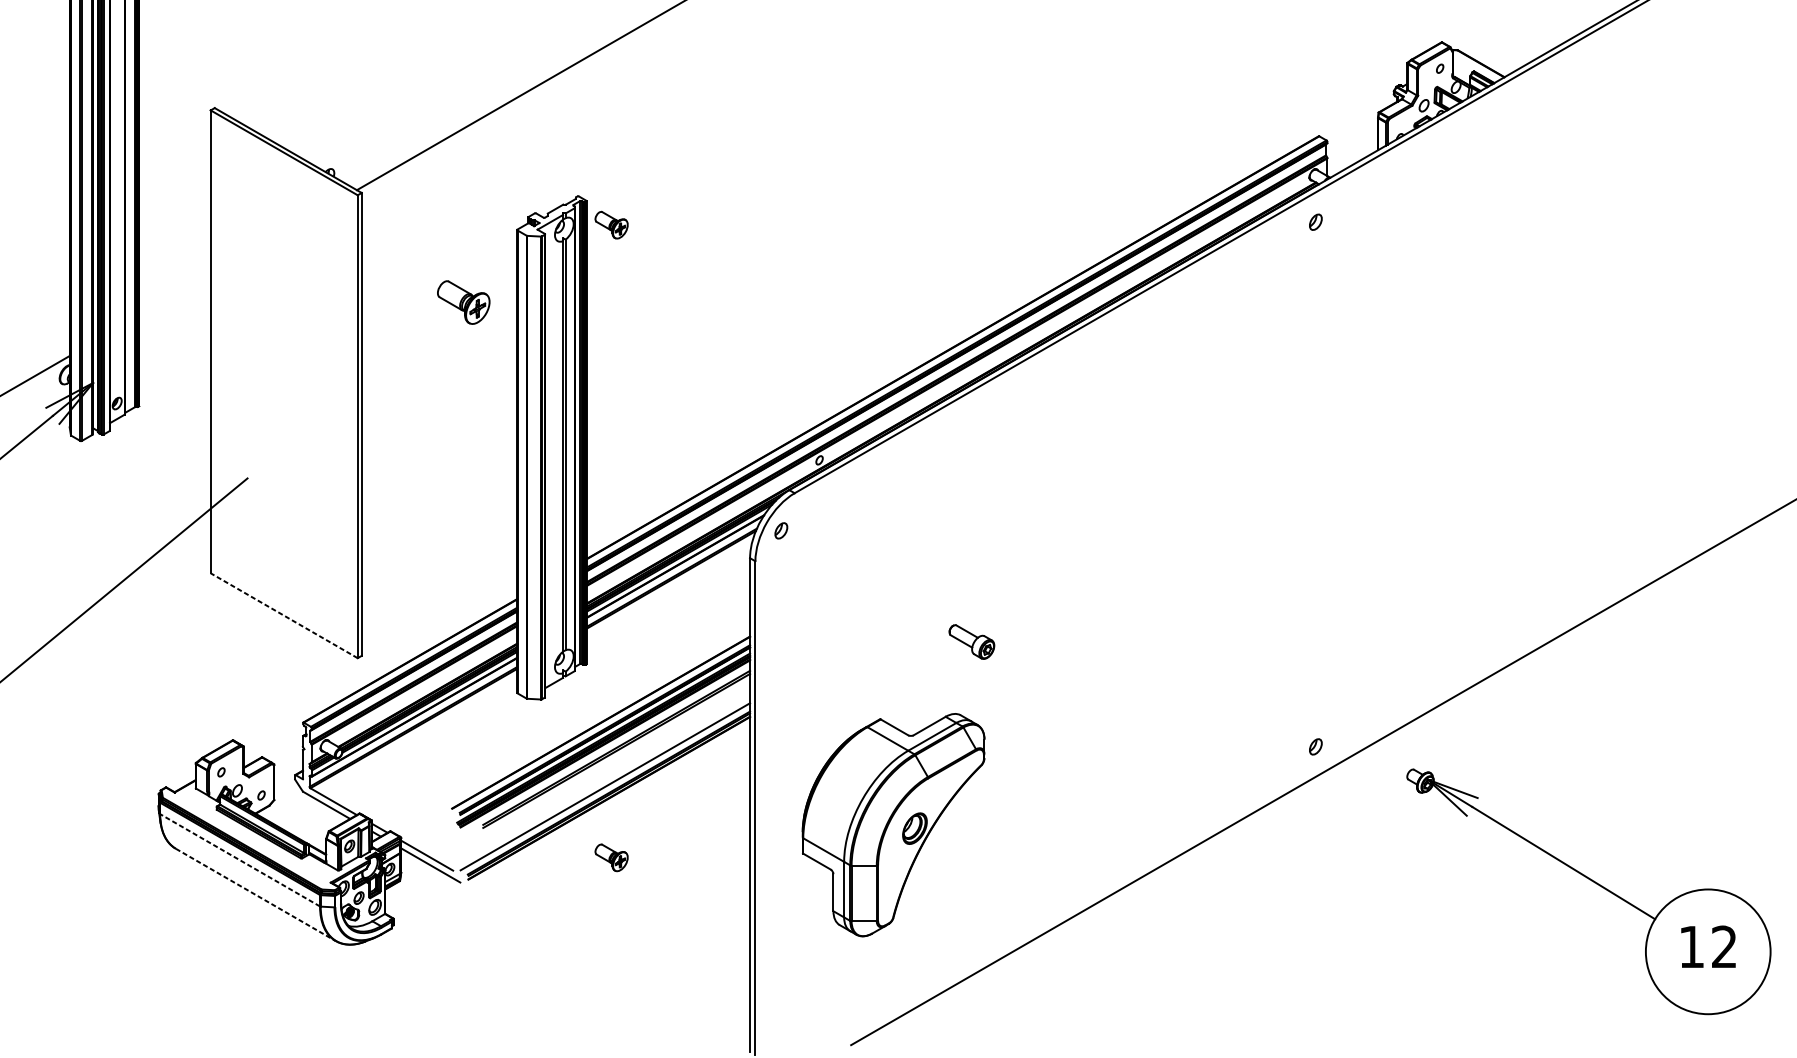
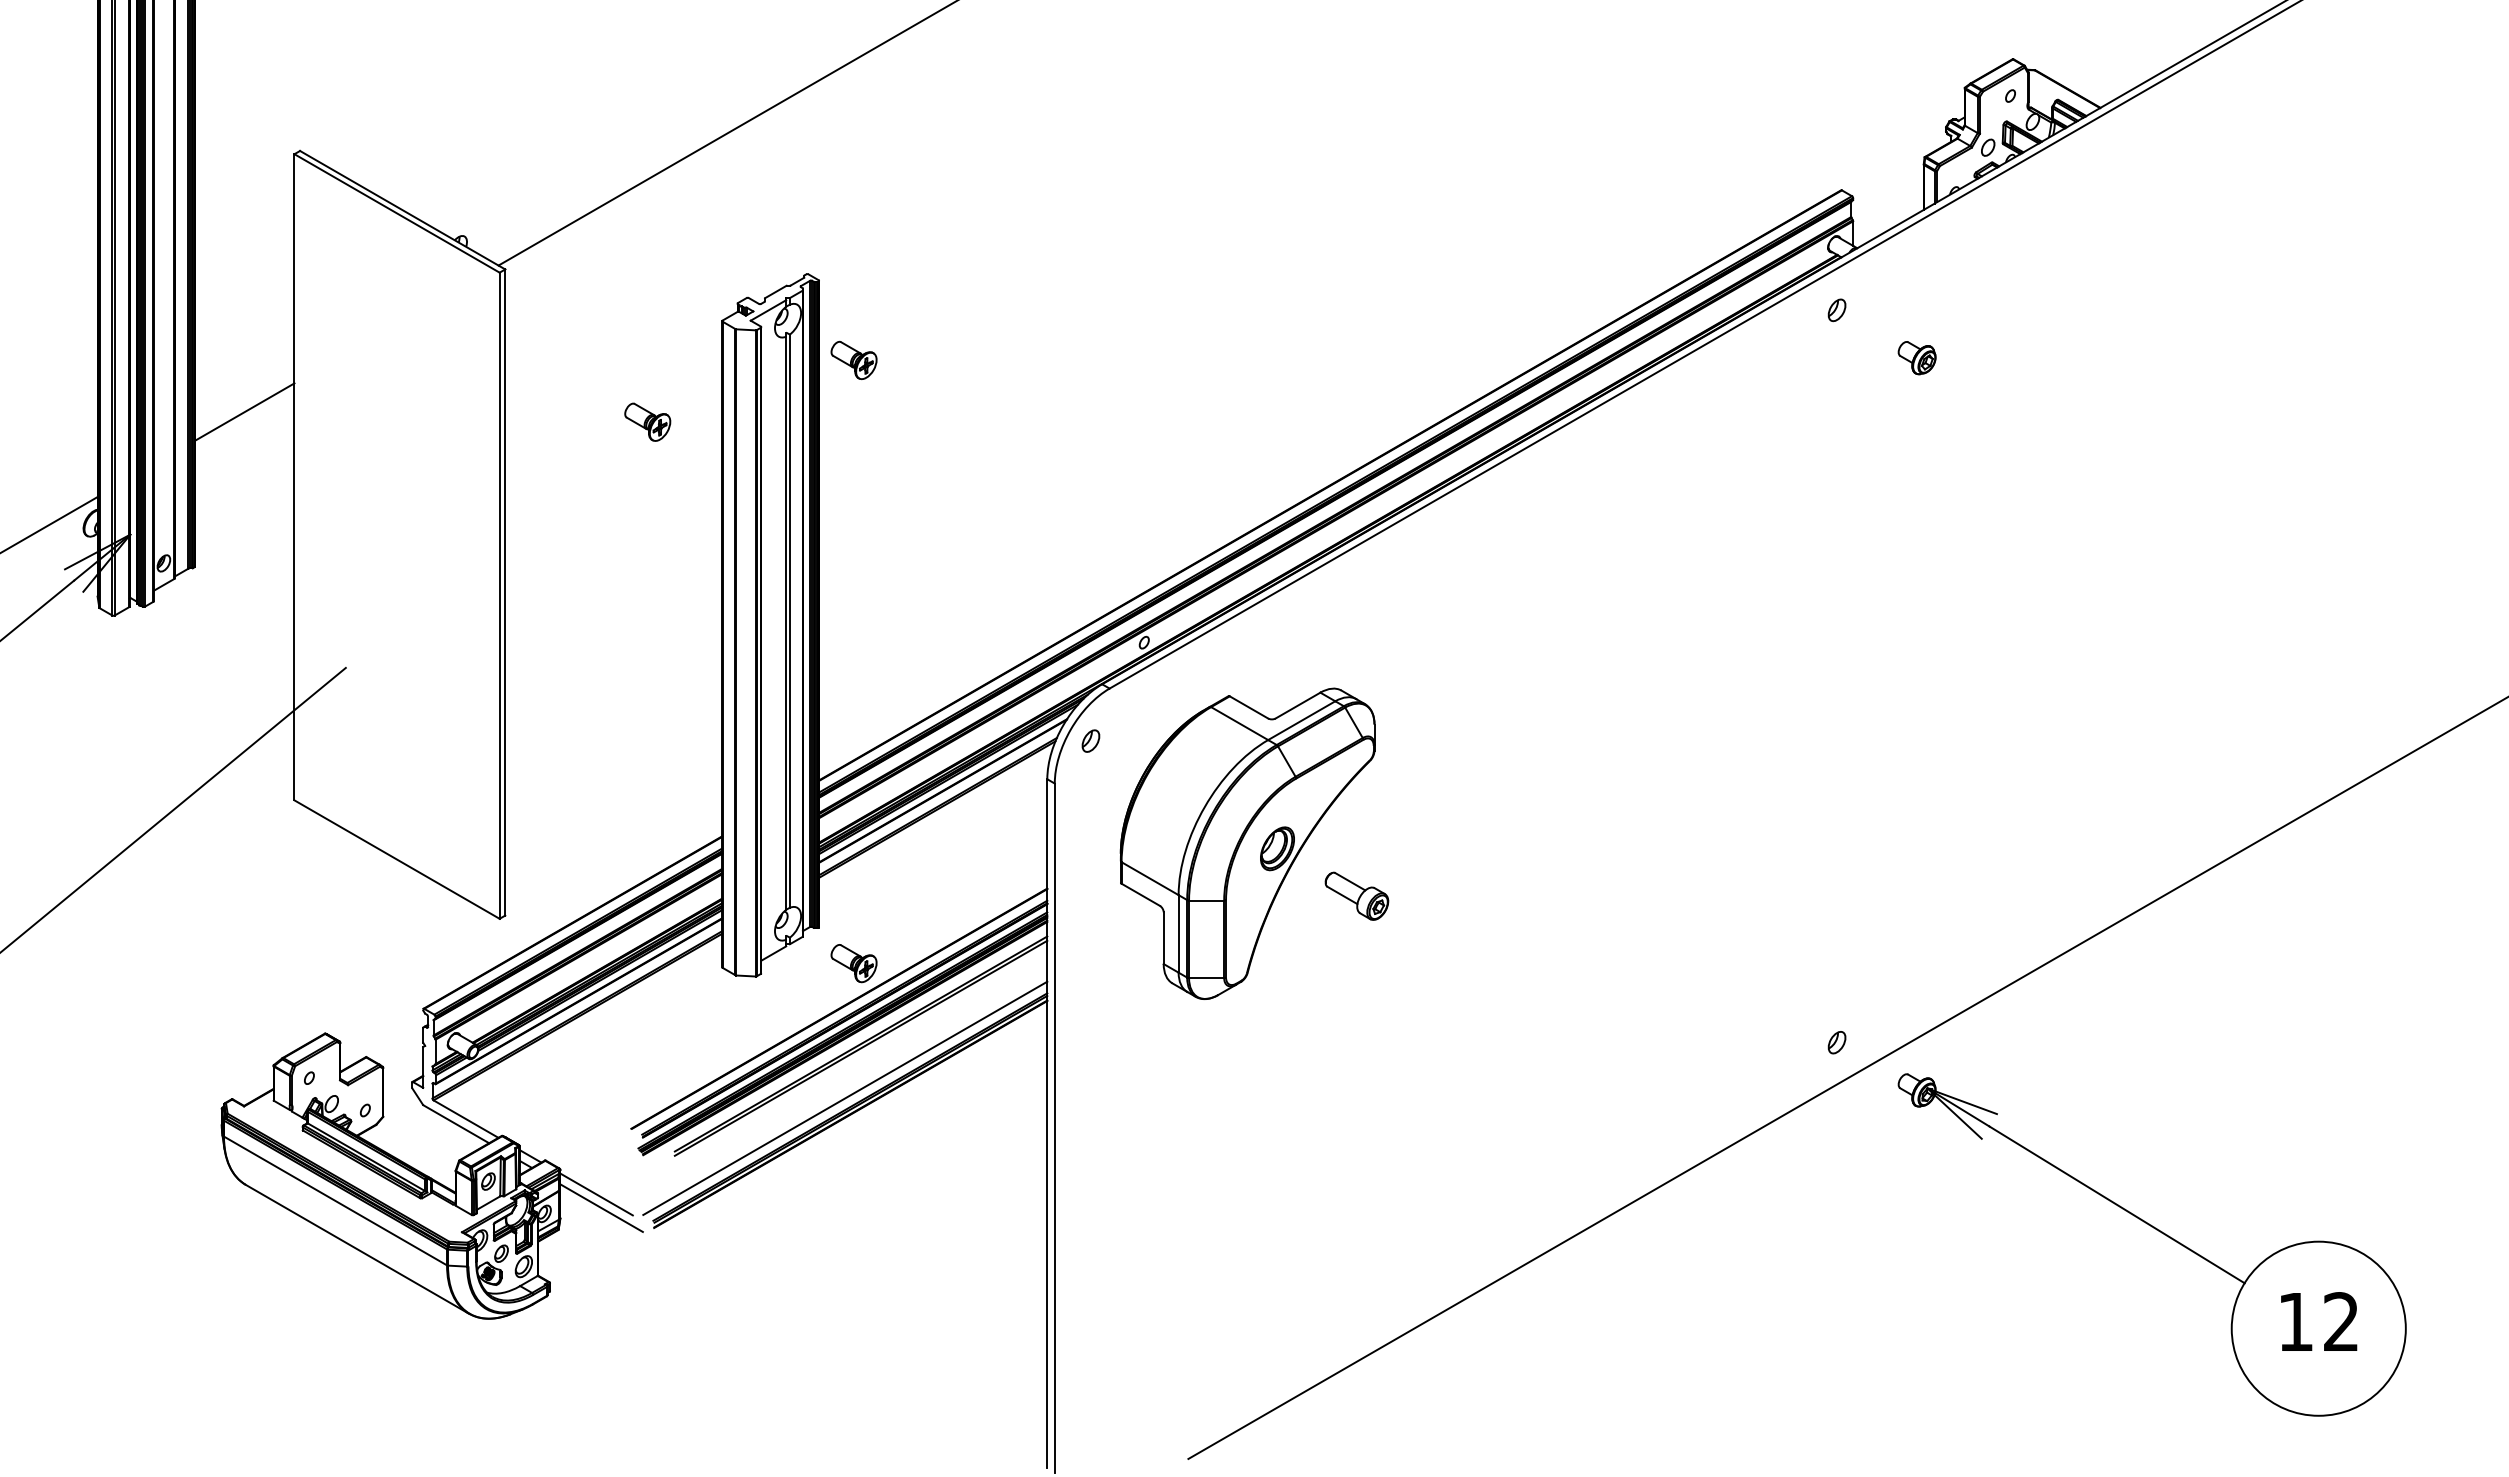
part: (611, 224) -> (853, 359), moved
part: (1372, 256) -> (1916, 358), added
line: (174, 294) -> (244, 411), added
part: (463, 301) -> (647, 421), size x0.62
line: (283, 615) -> (396, 859), dashed -> solid
part: (893, 824) -> (1247, 843), moved
part: (611, 857) -> (853, 963), moved
line: (240, 859) -> (335, 1200), dashed -> solid
part: (1593, 882) -> (2158, 1231), moved
line: (255, 895) -> (357, 1249), dashed -> solid

